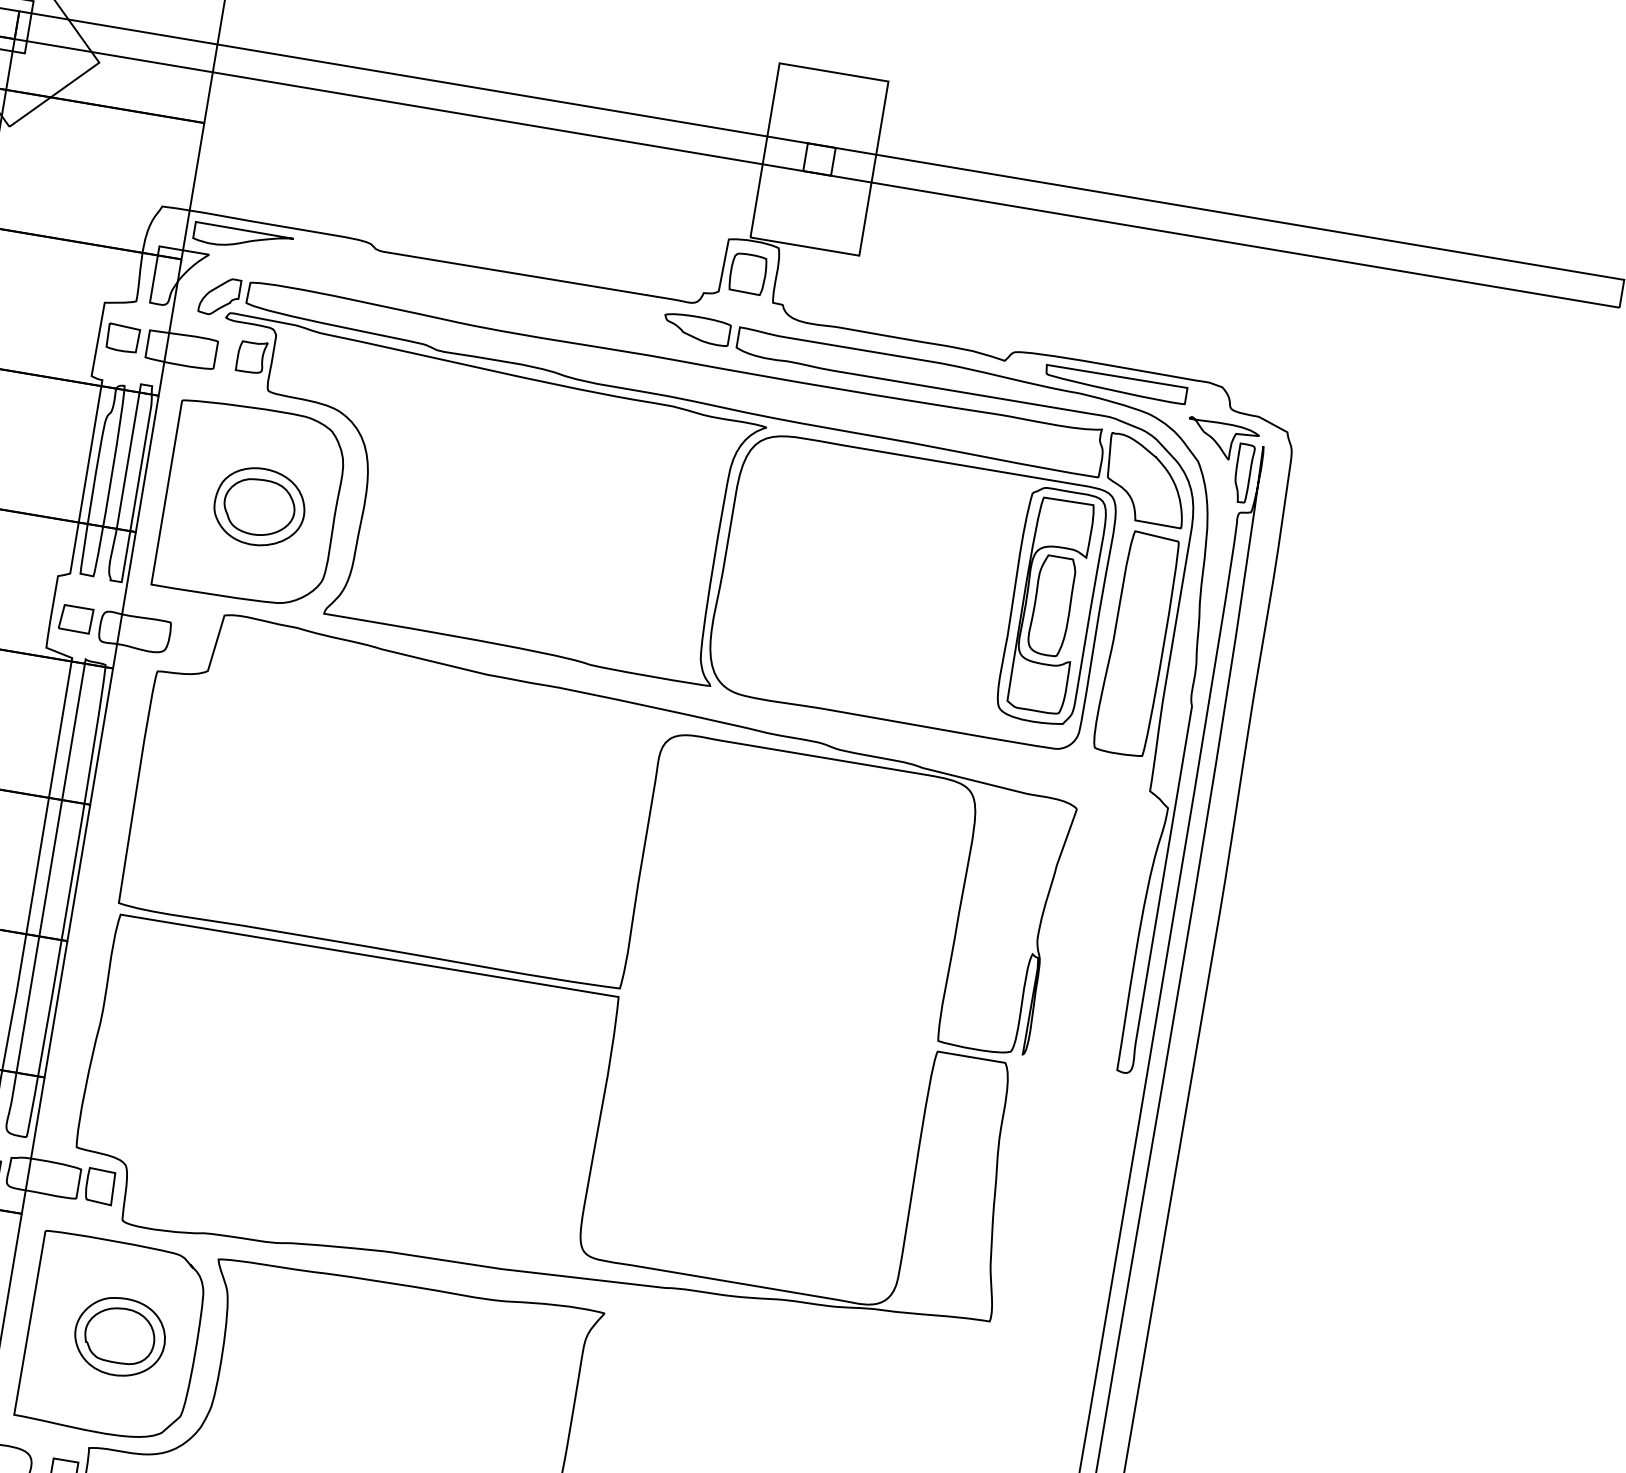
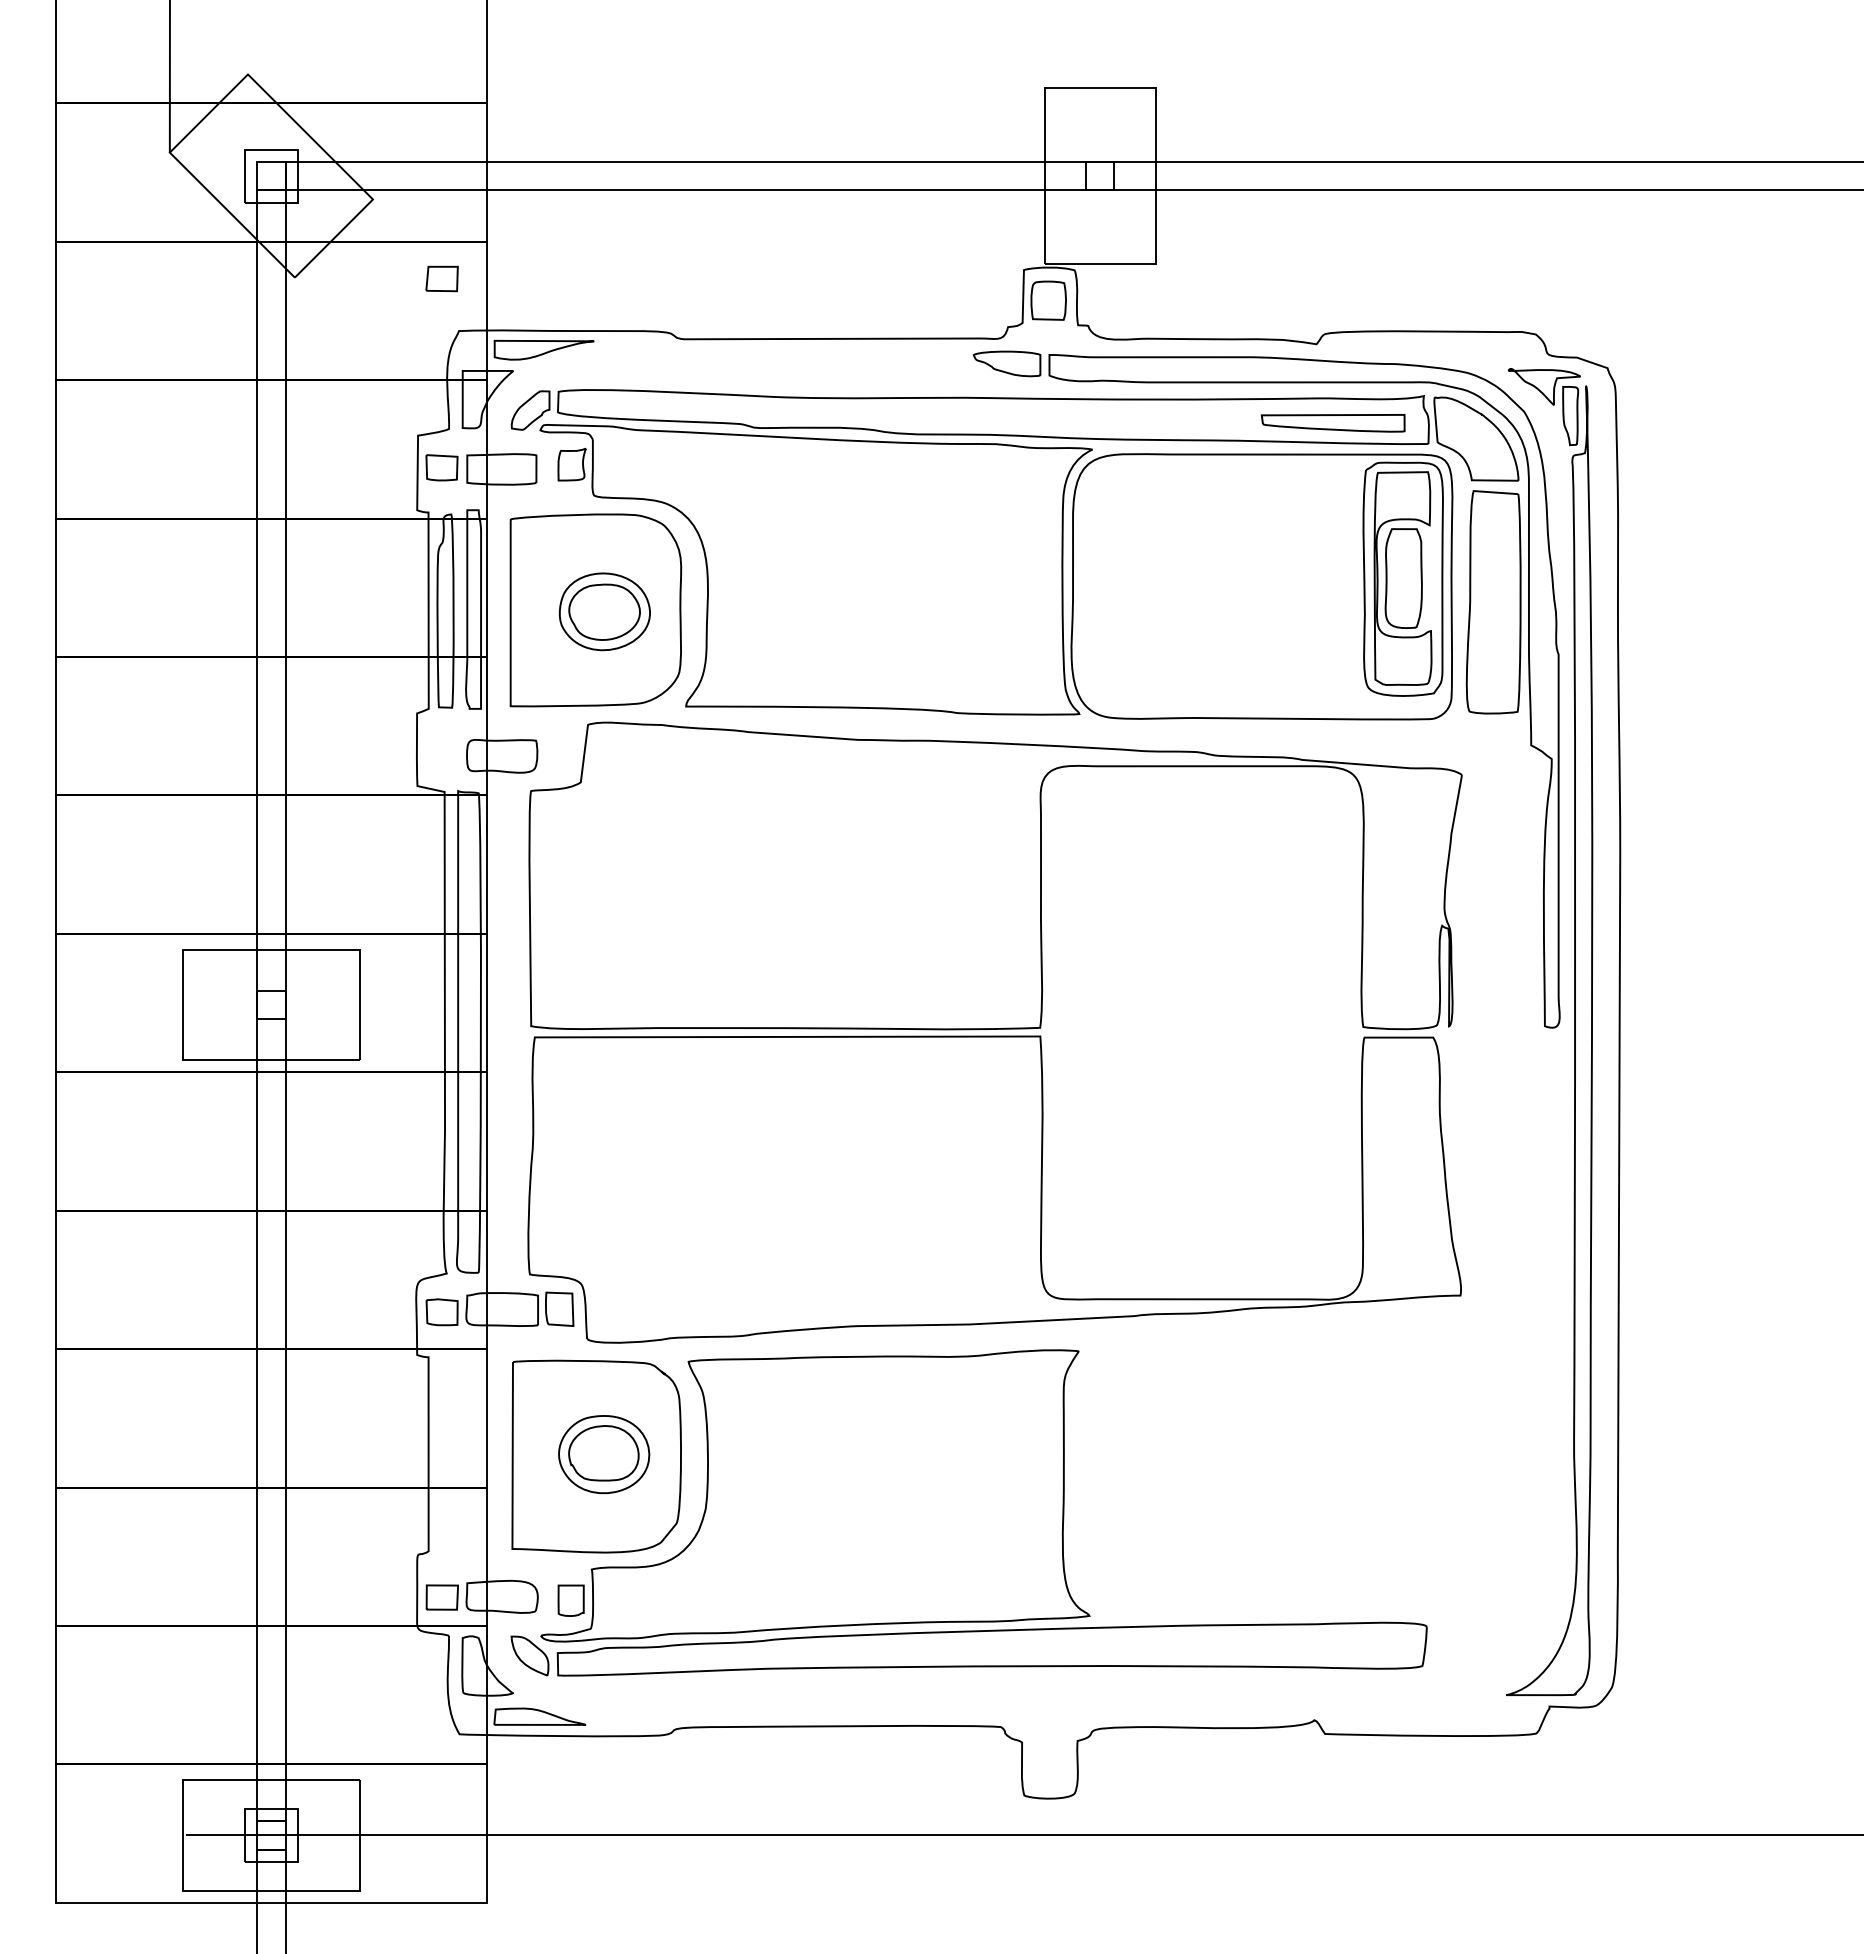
part: (1115, 384) -> (1332, 423), moved
part: (75, 618) -> (441, 278), moved

